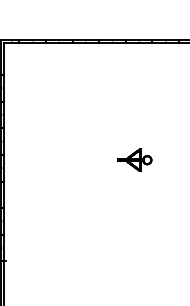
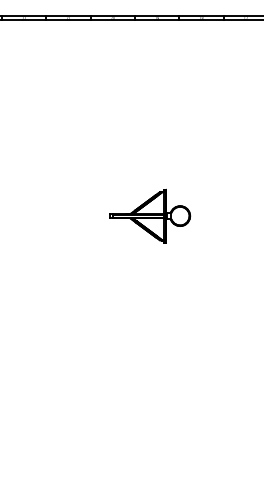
part: (134, 159) -> (149, 214), size x1.43

